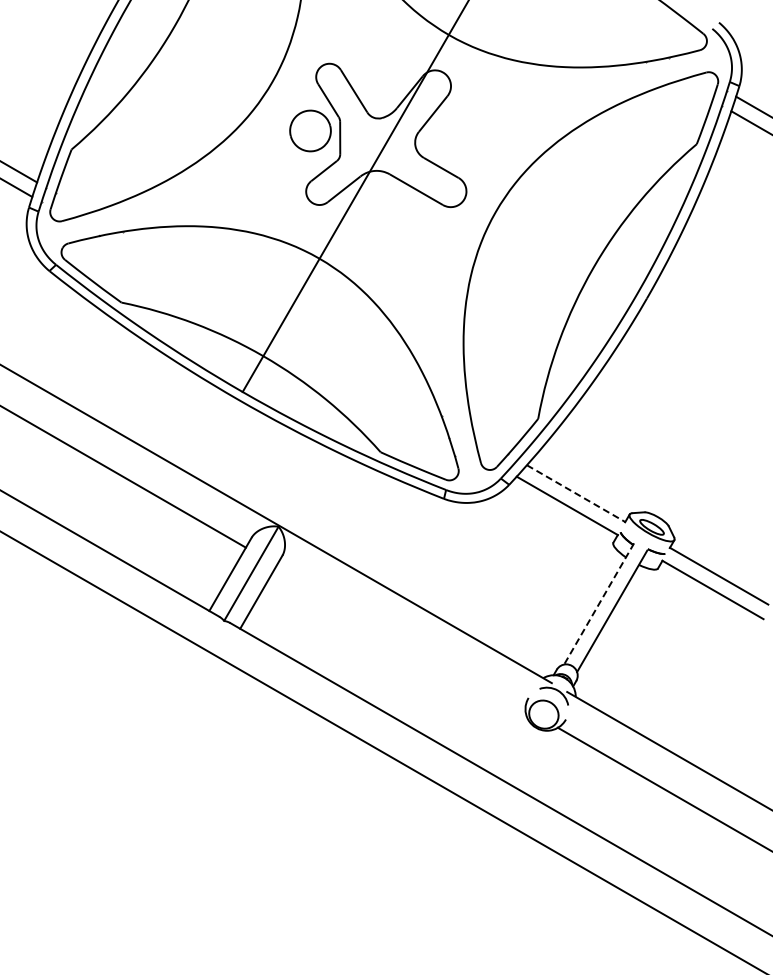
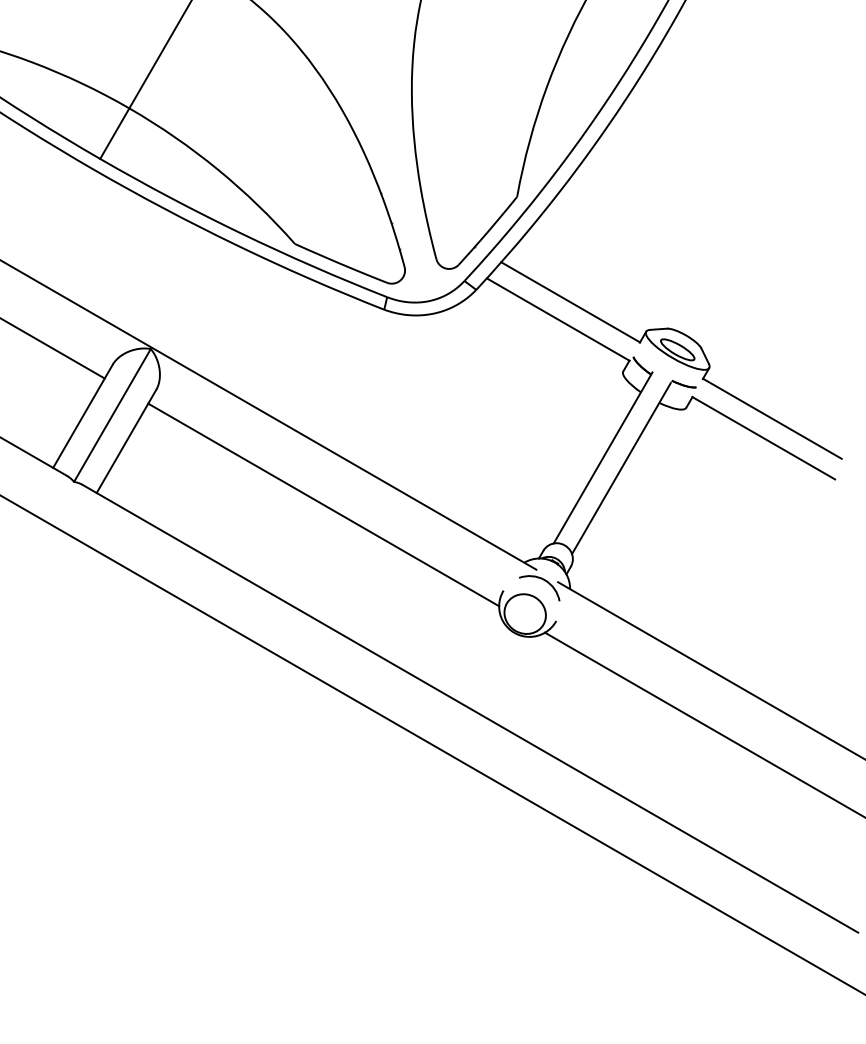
line: (576, 493) -> (571, 302), dashed -> solid
line: (599, 603) -> (603, 457), dashed -> solid
line: (400, 637) -> (322, 505), added

